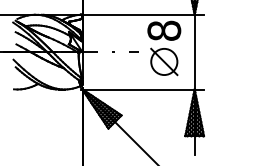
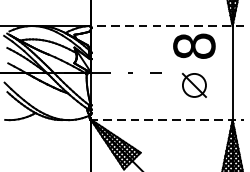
line: (142, 14) -> (166, 25), solid -> dashed
part: (164, 61) -> (194, 84), size x0.7
line: (142, 89) -> (166, 120), solid -> dashed

